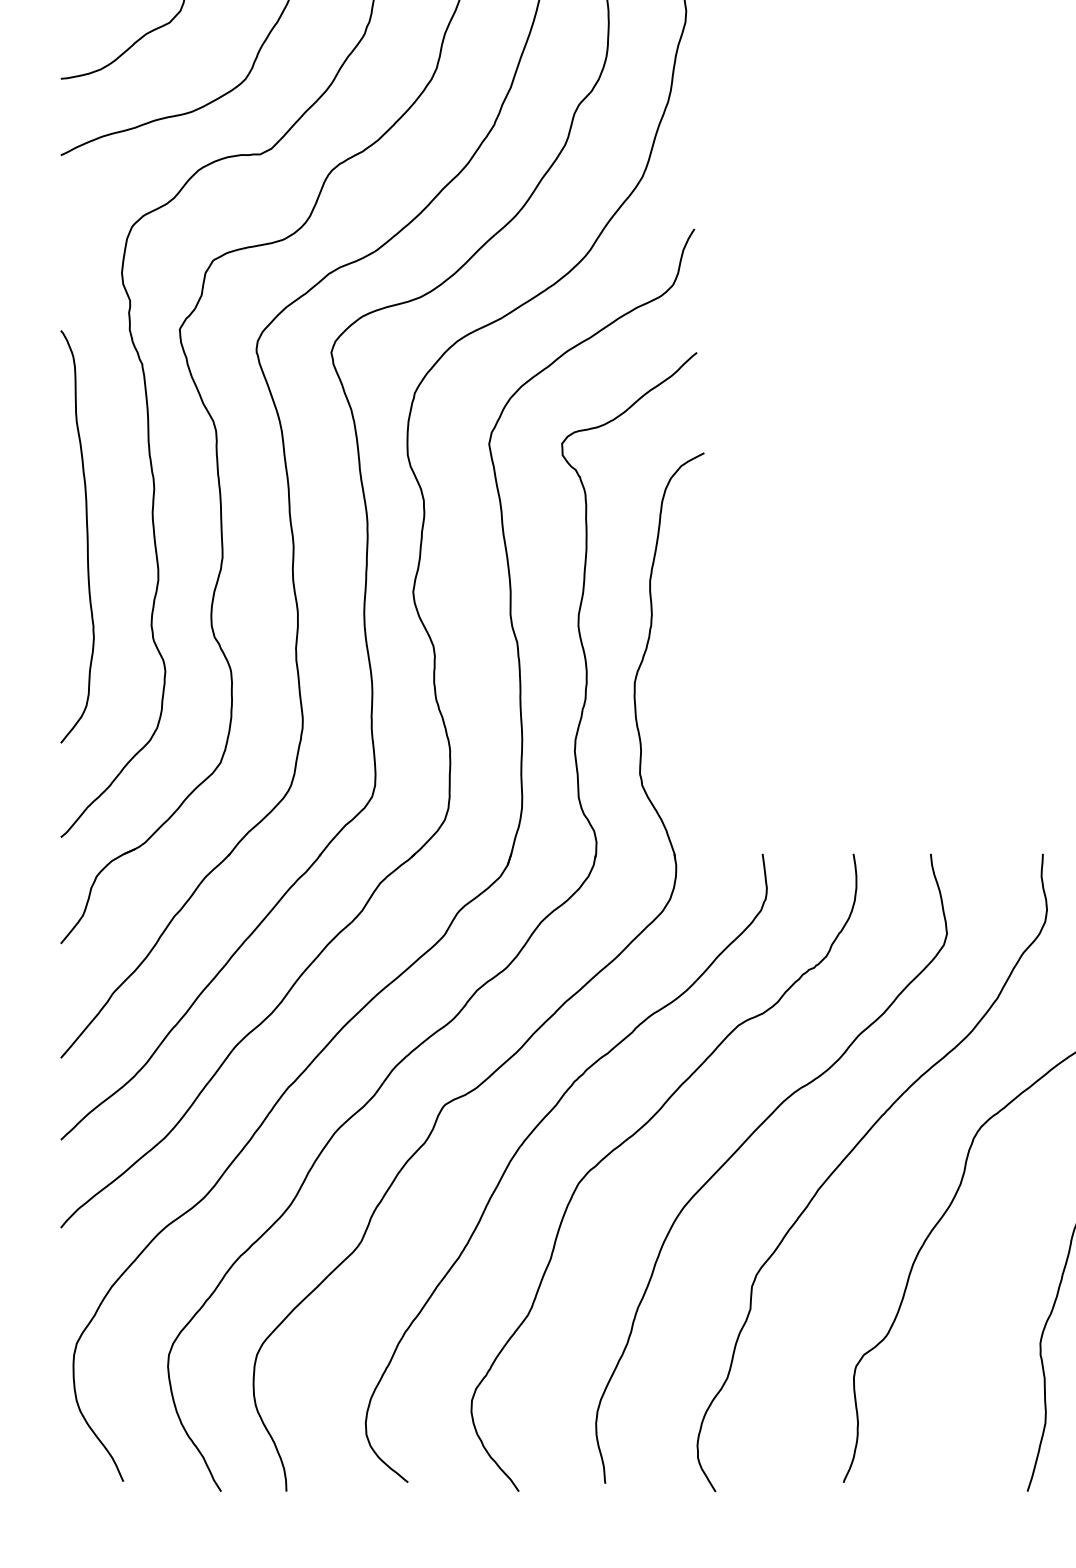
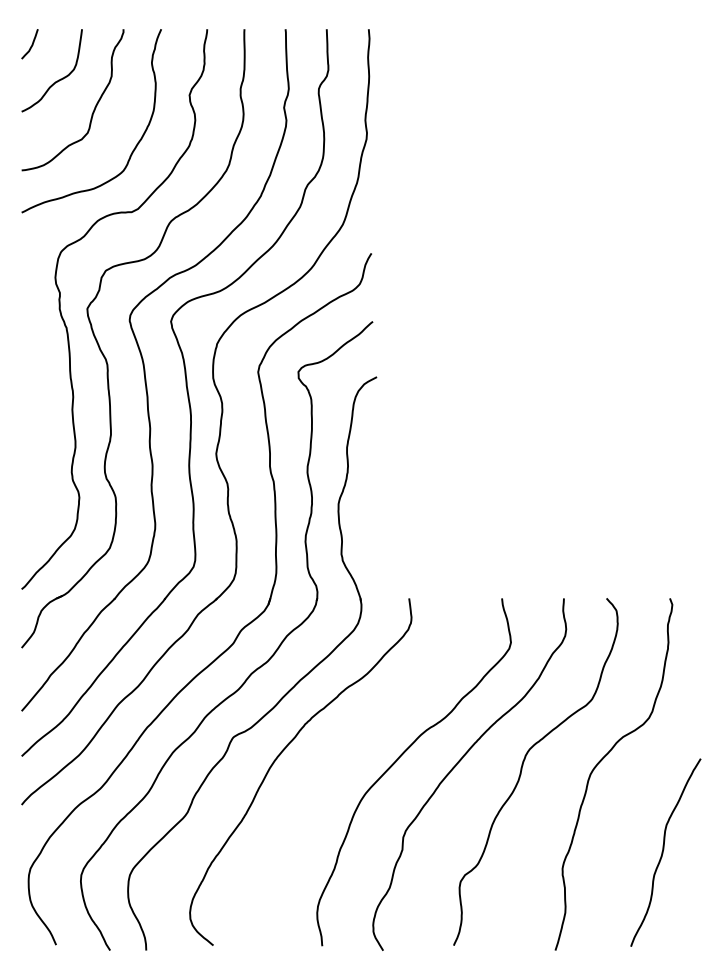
curve: (85, 537) -> (35, 423), removed
curve: (634, 1136) -> (338, 754), removed

